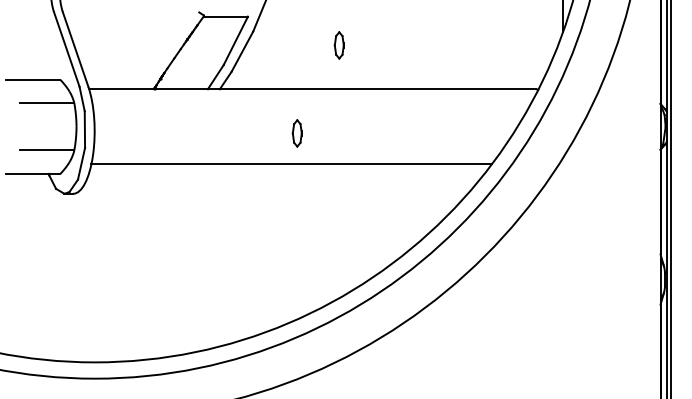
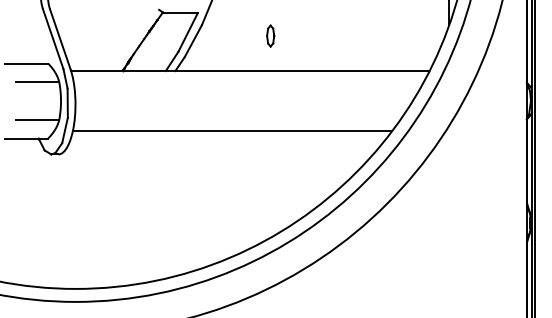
part: (296, 133) -> (236, 106), removed

